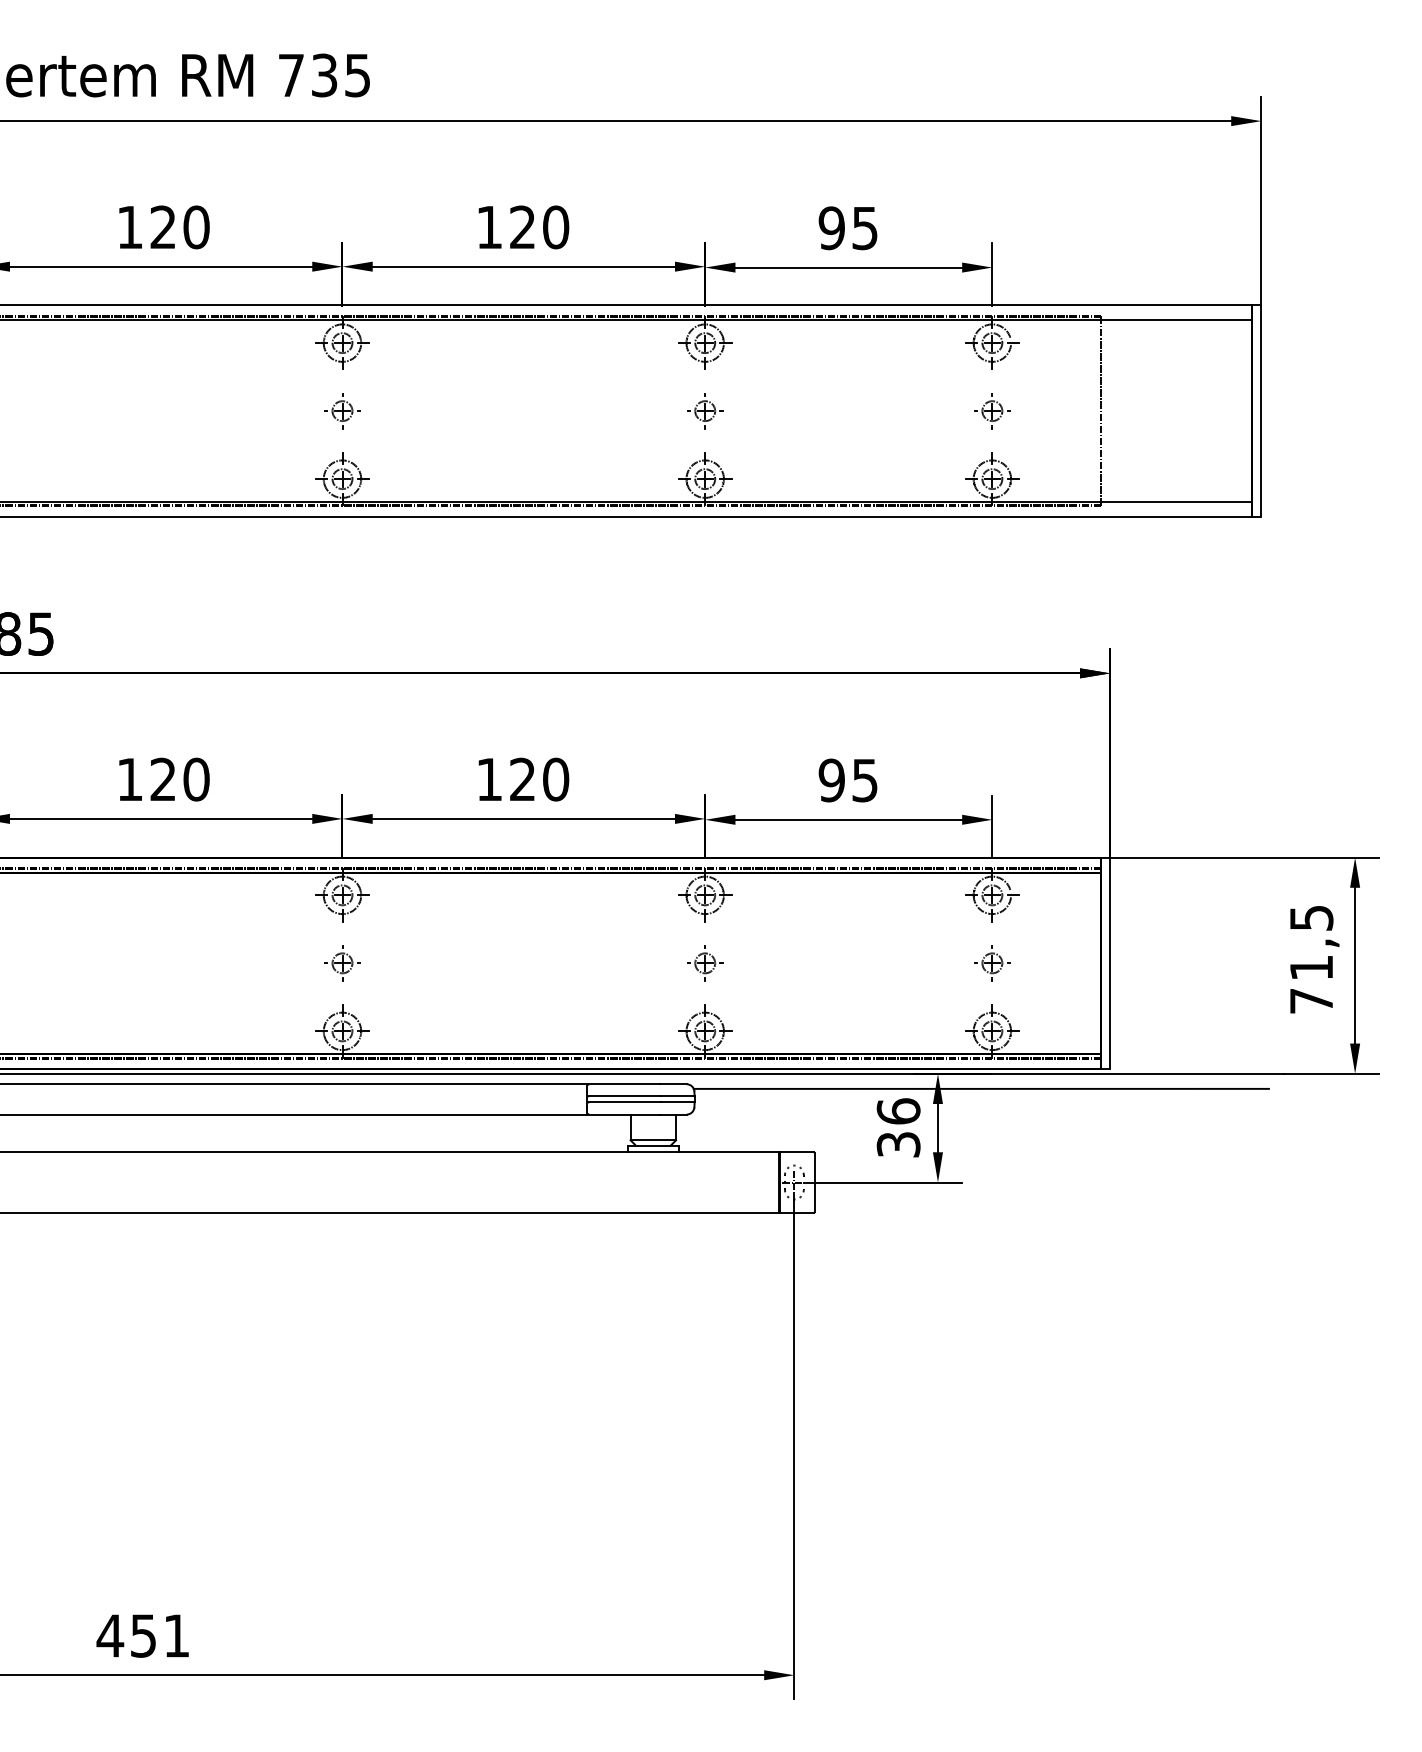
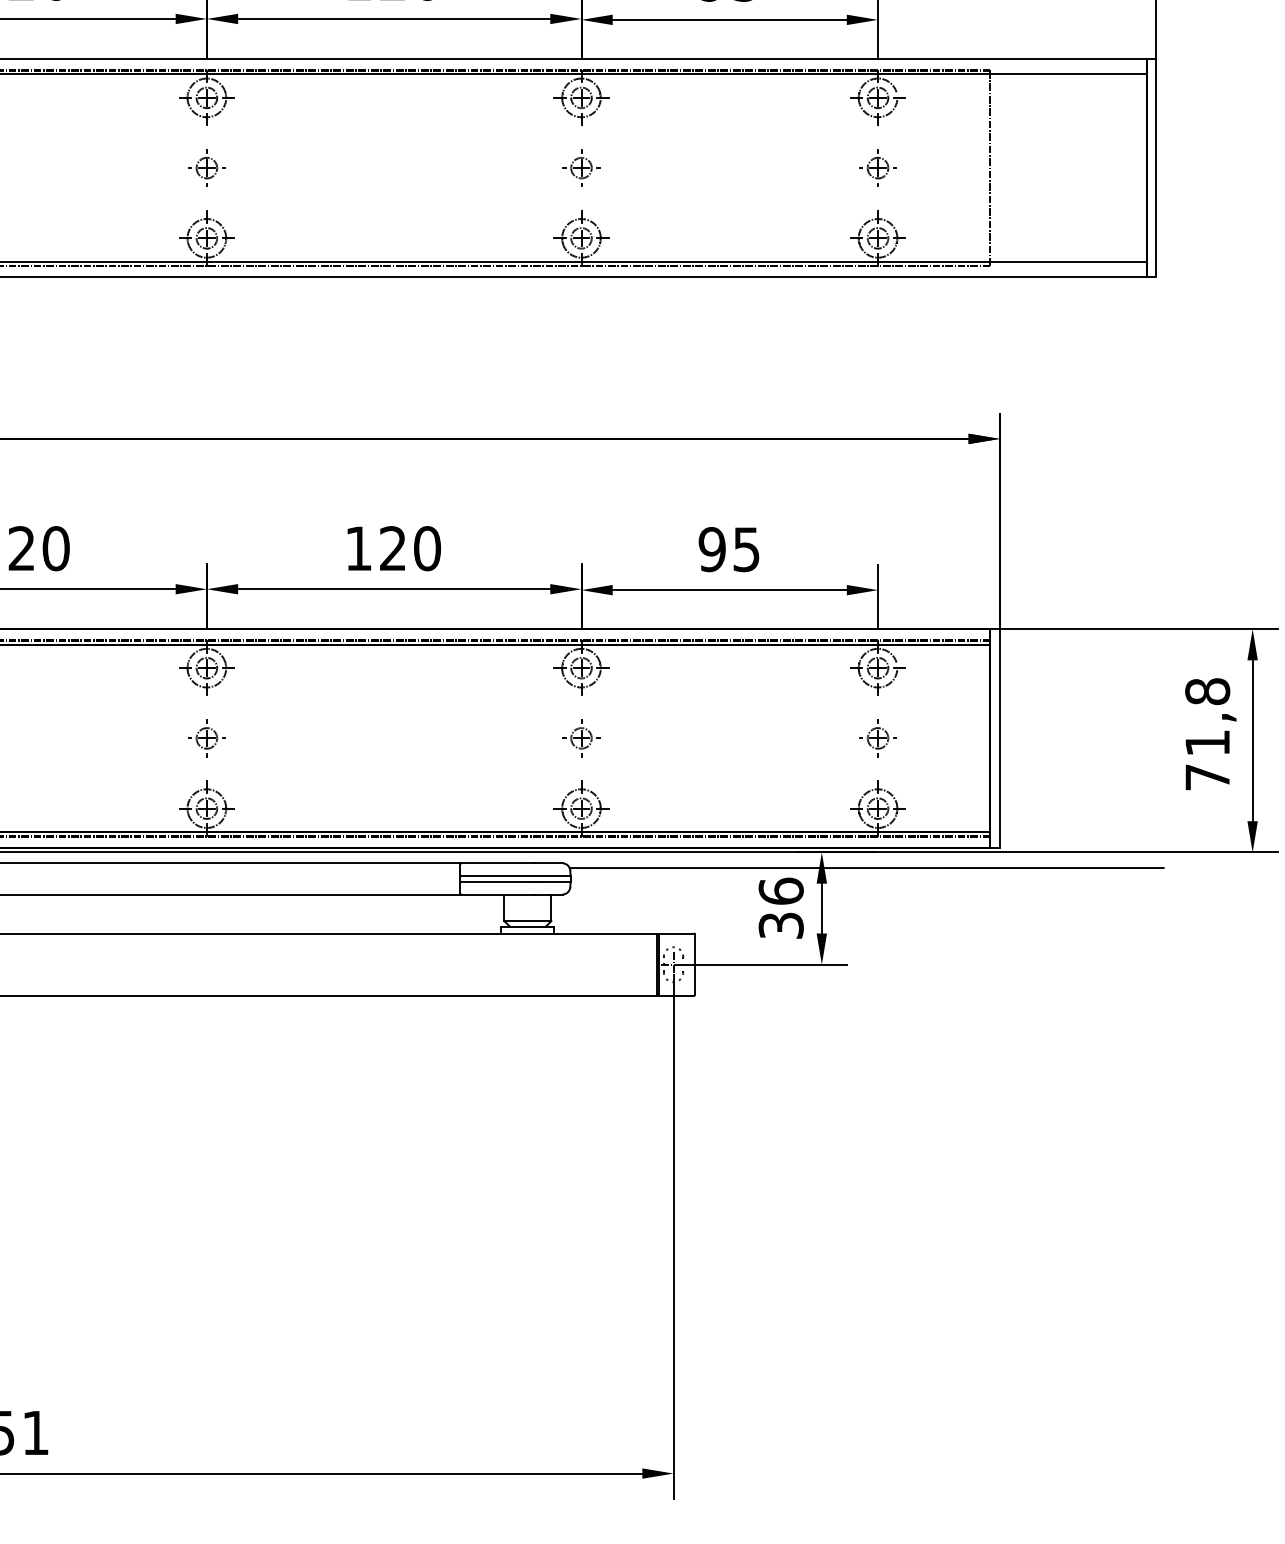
text: (1311, 918) -> (1207, 692), 71,5 -> 71,8

